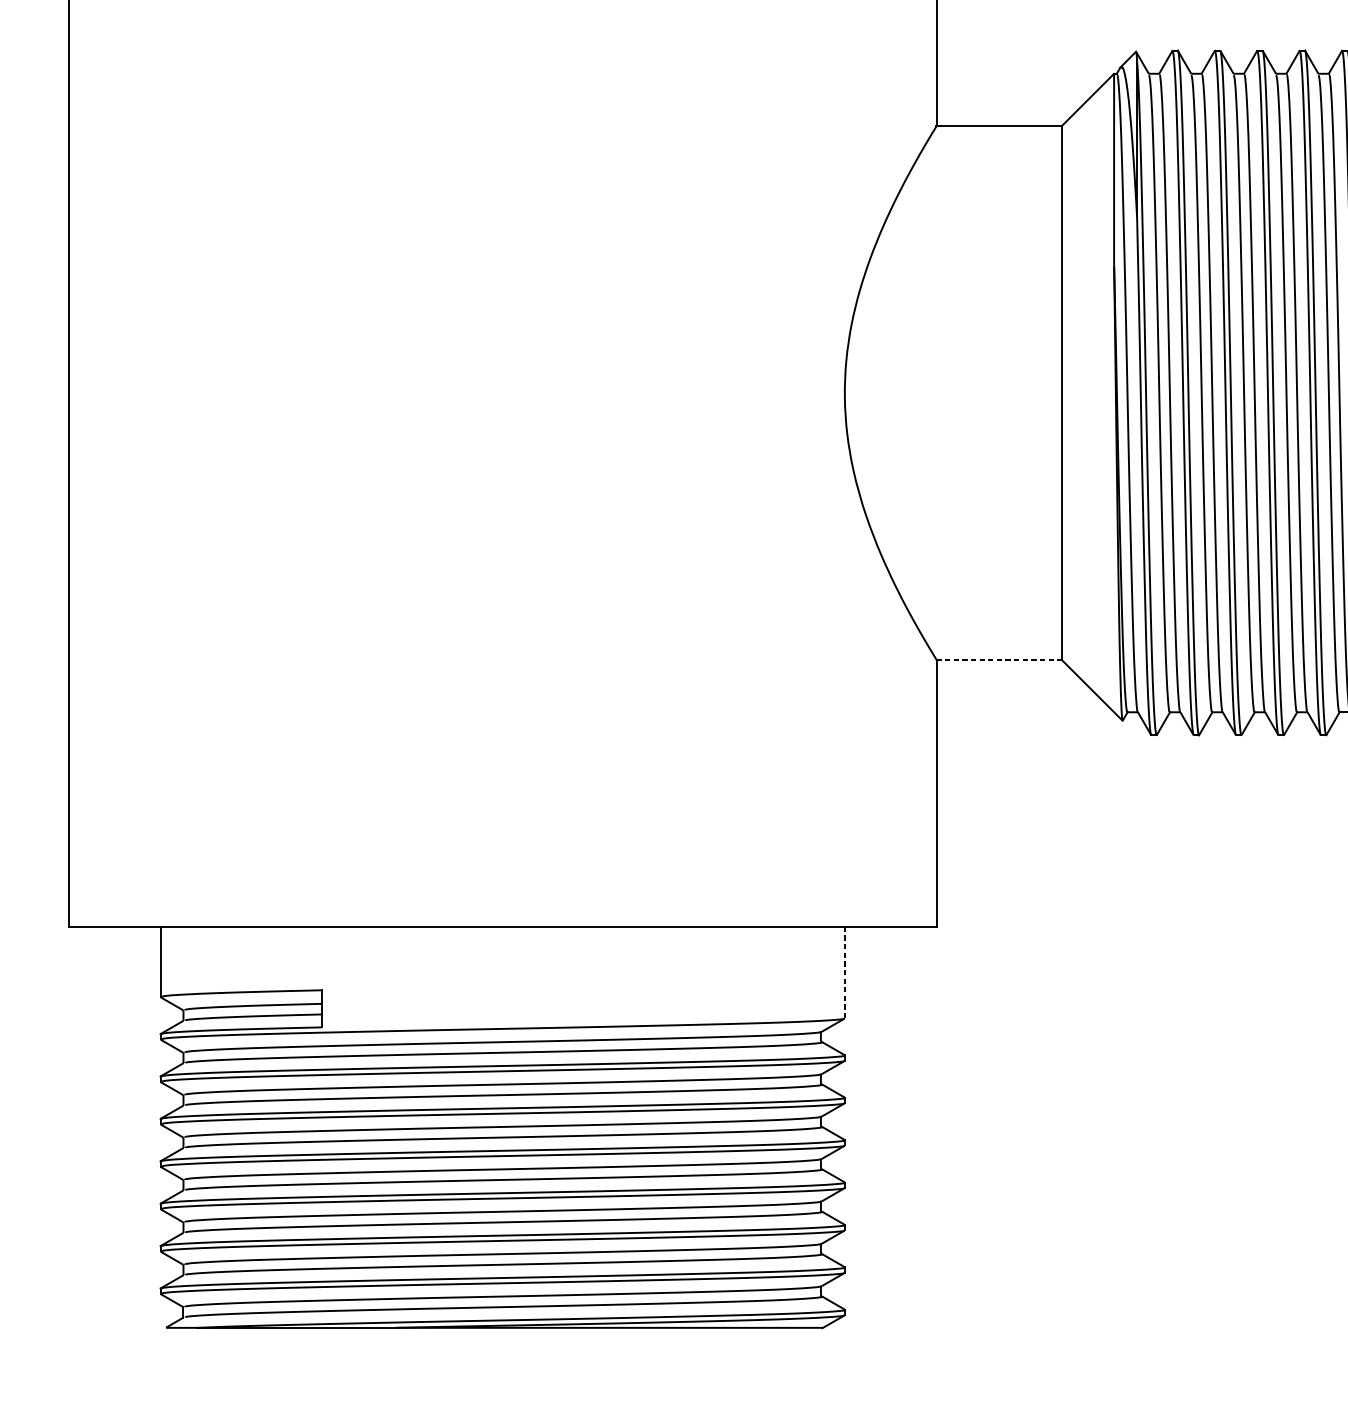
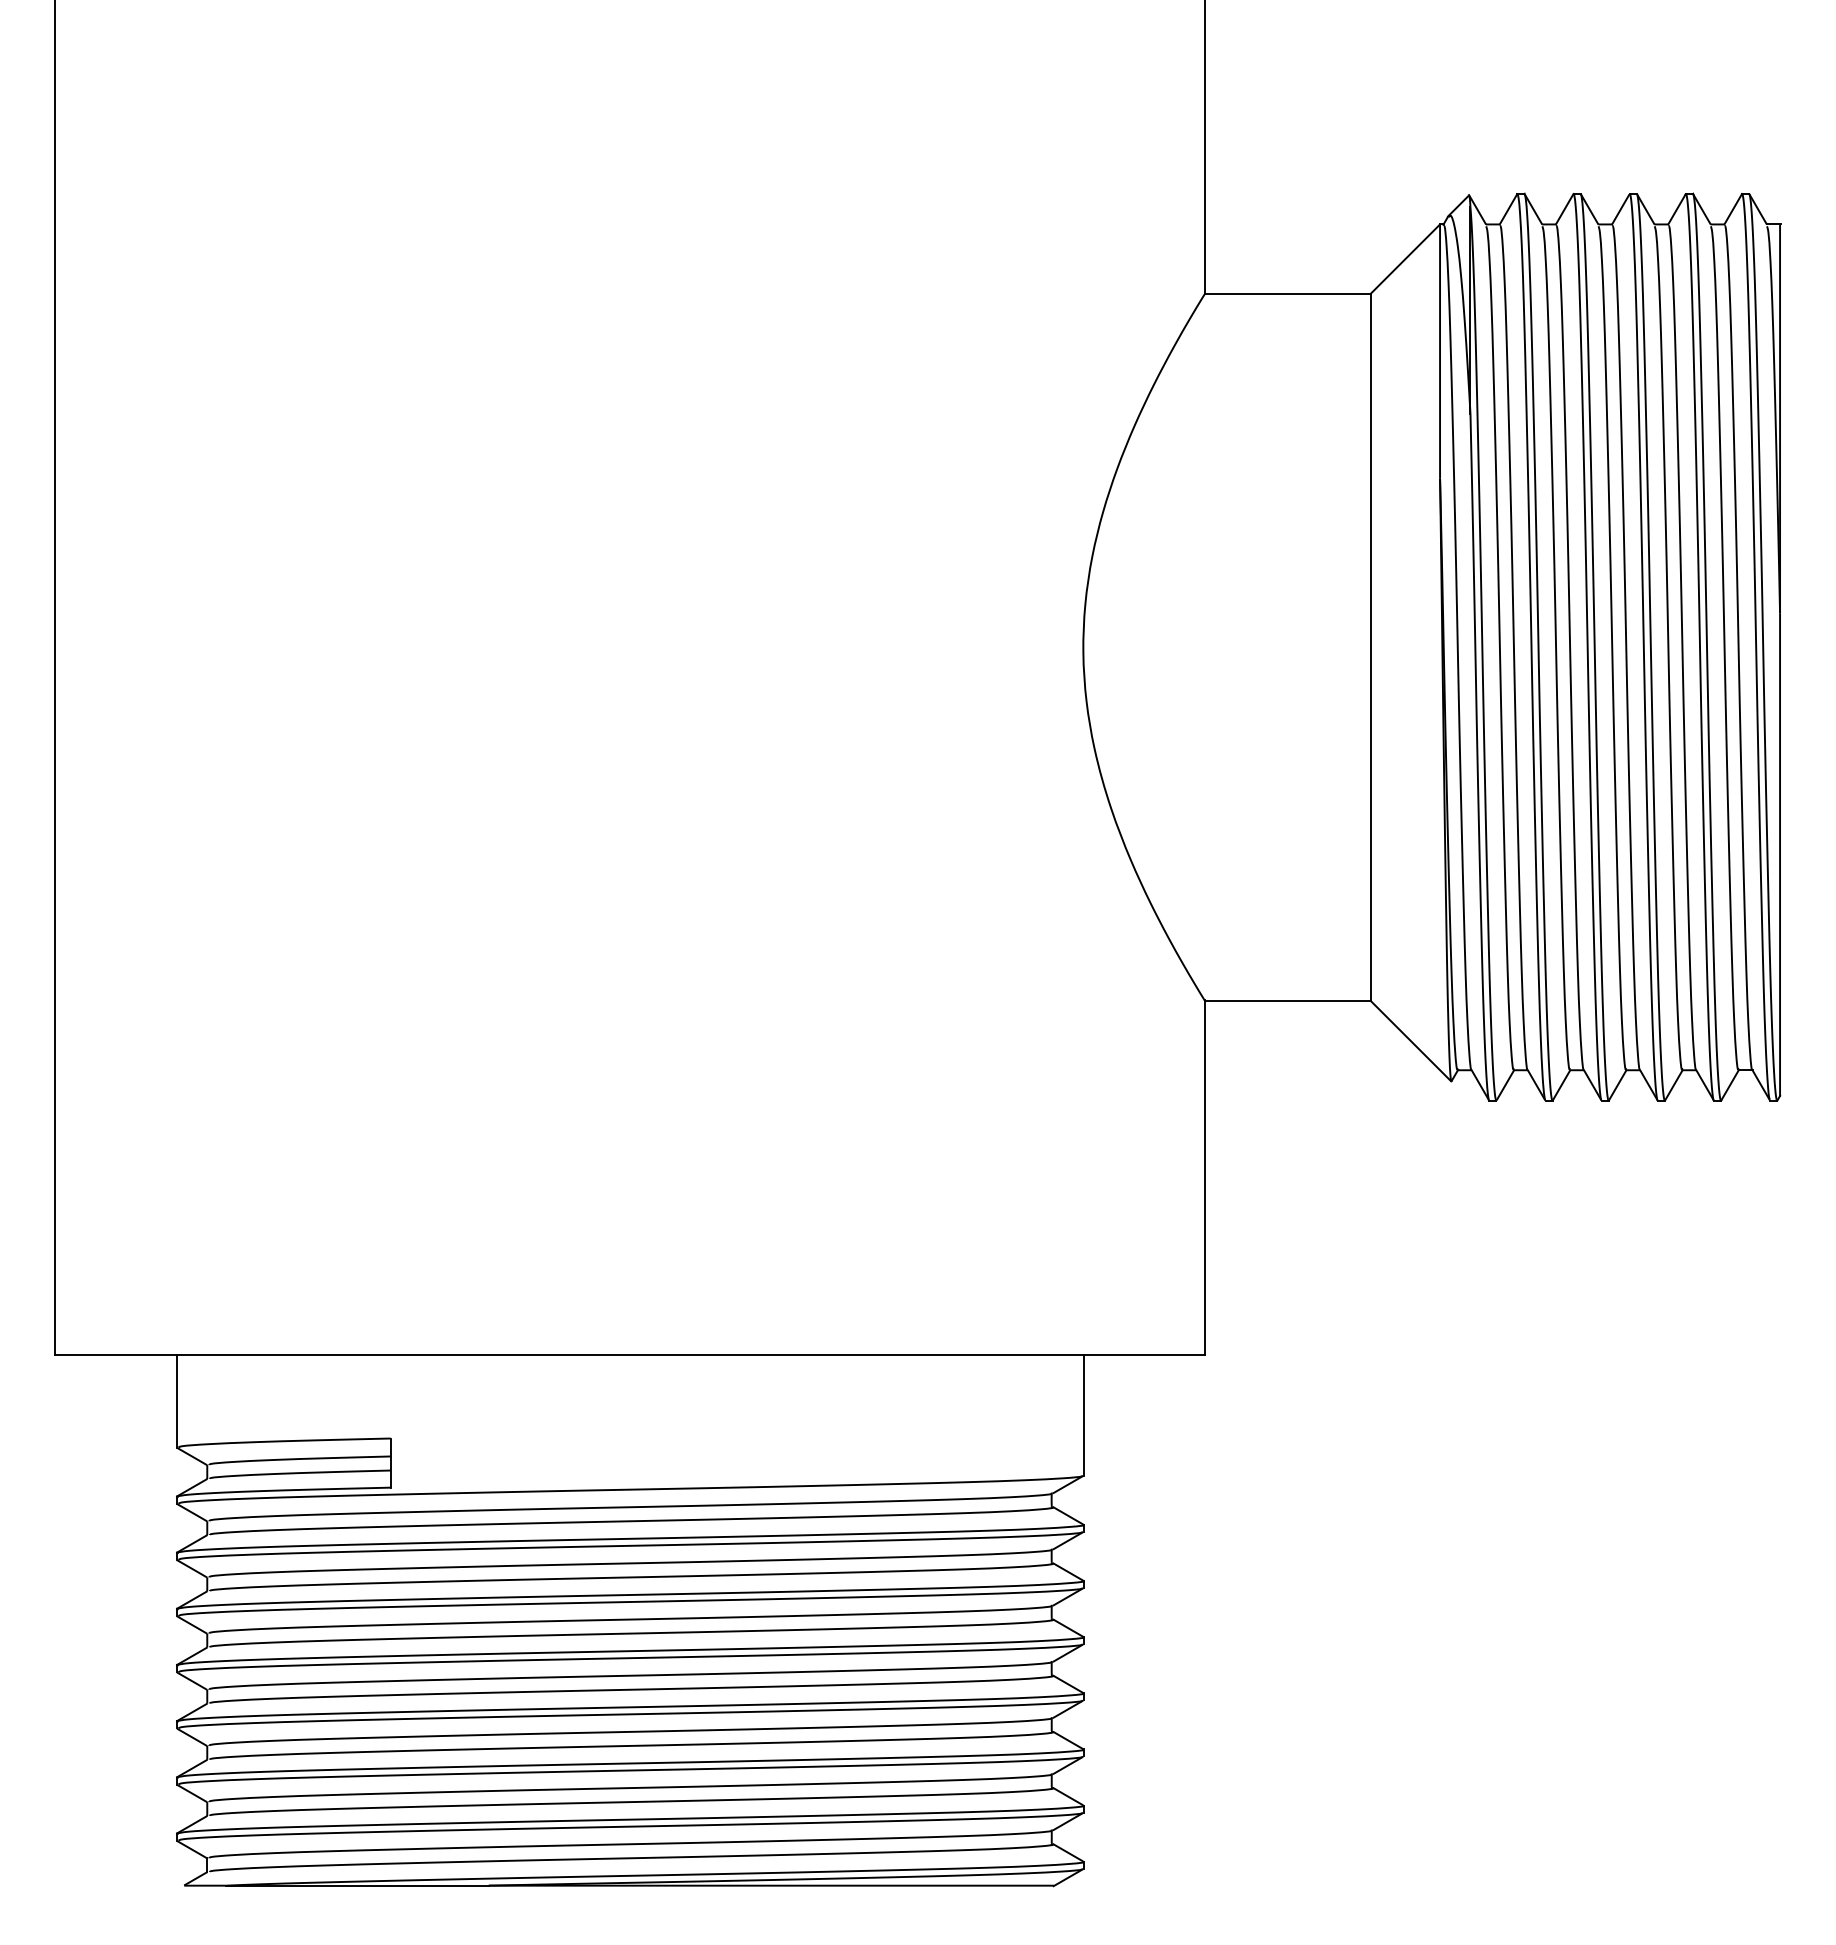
line: (999, 660) -> (1288, 1001), dashed -> solid
line: (844, 972) -> (1083, 1414), dashed -> solid

